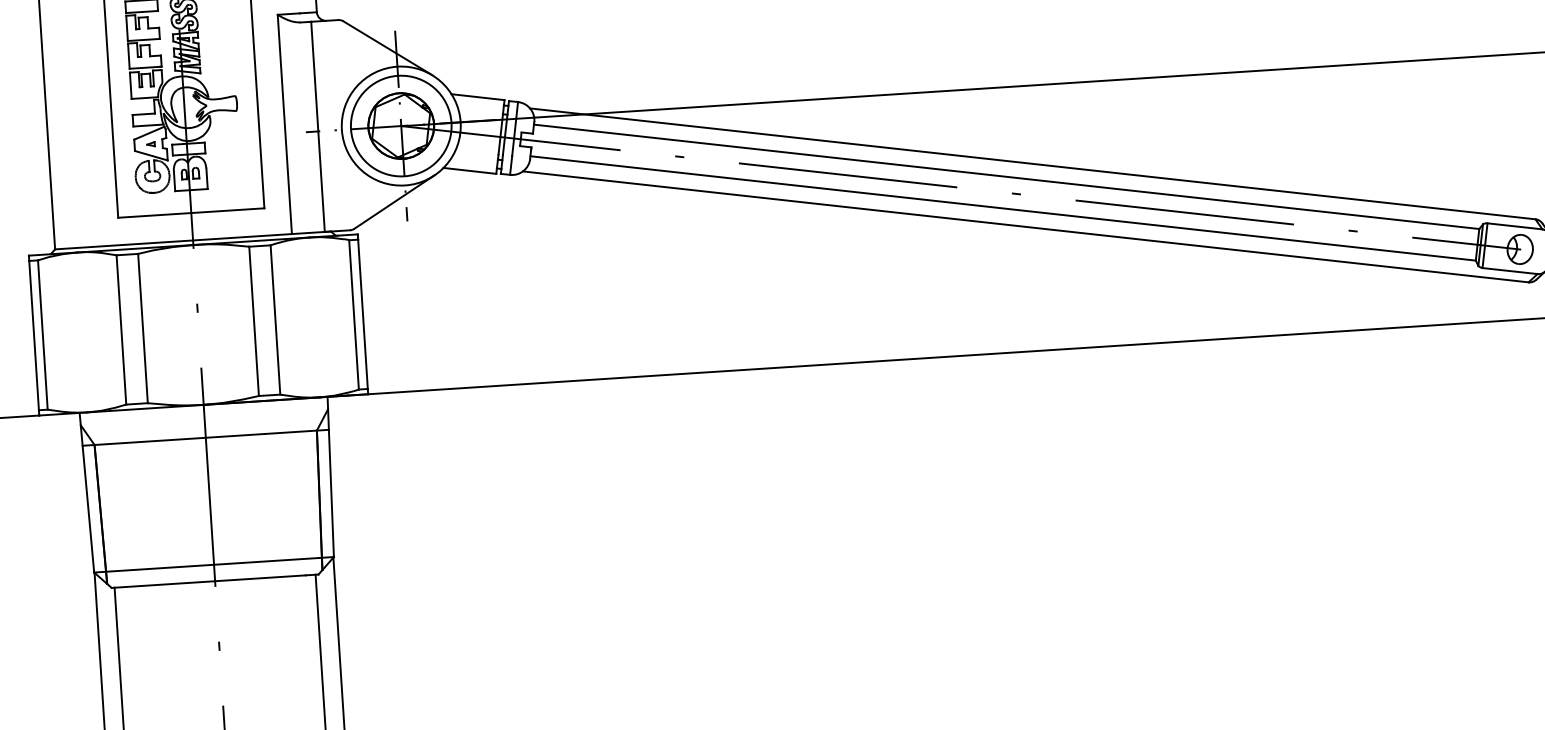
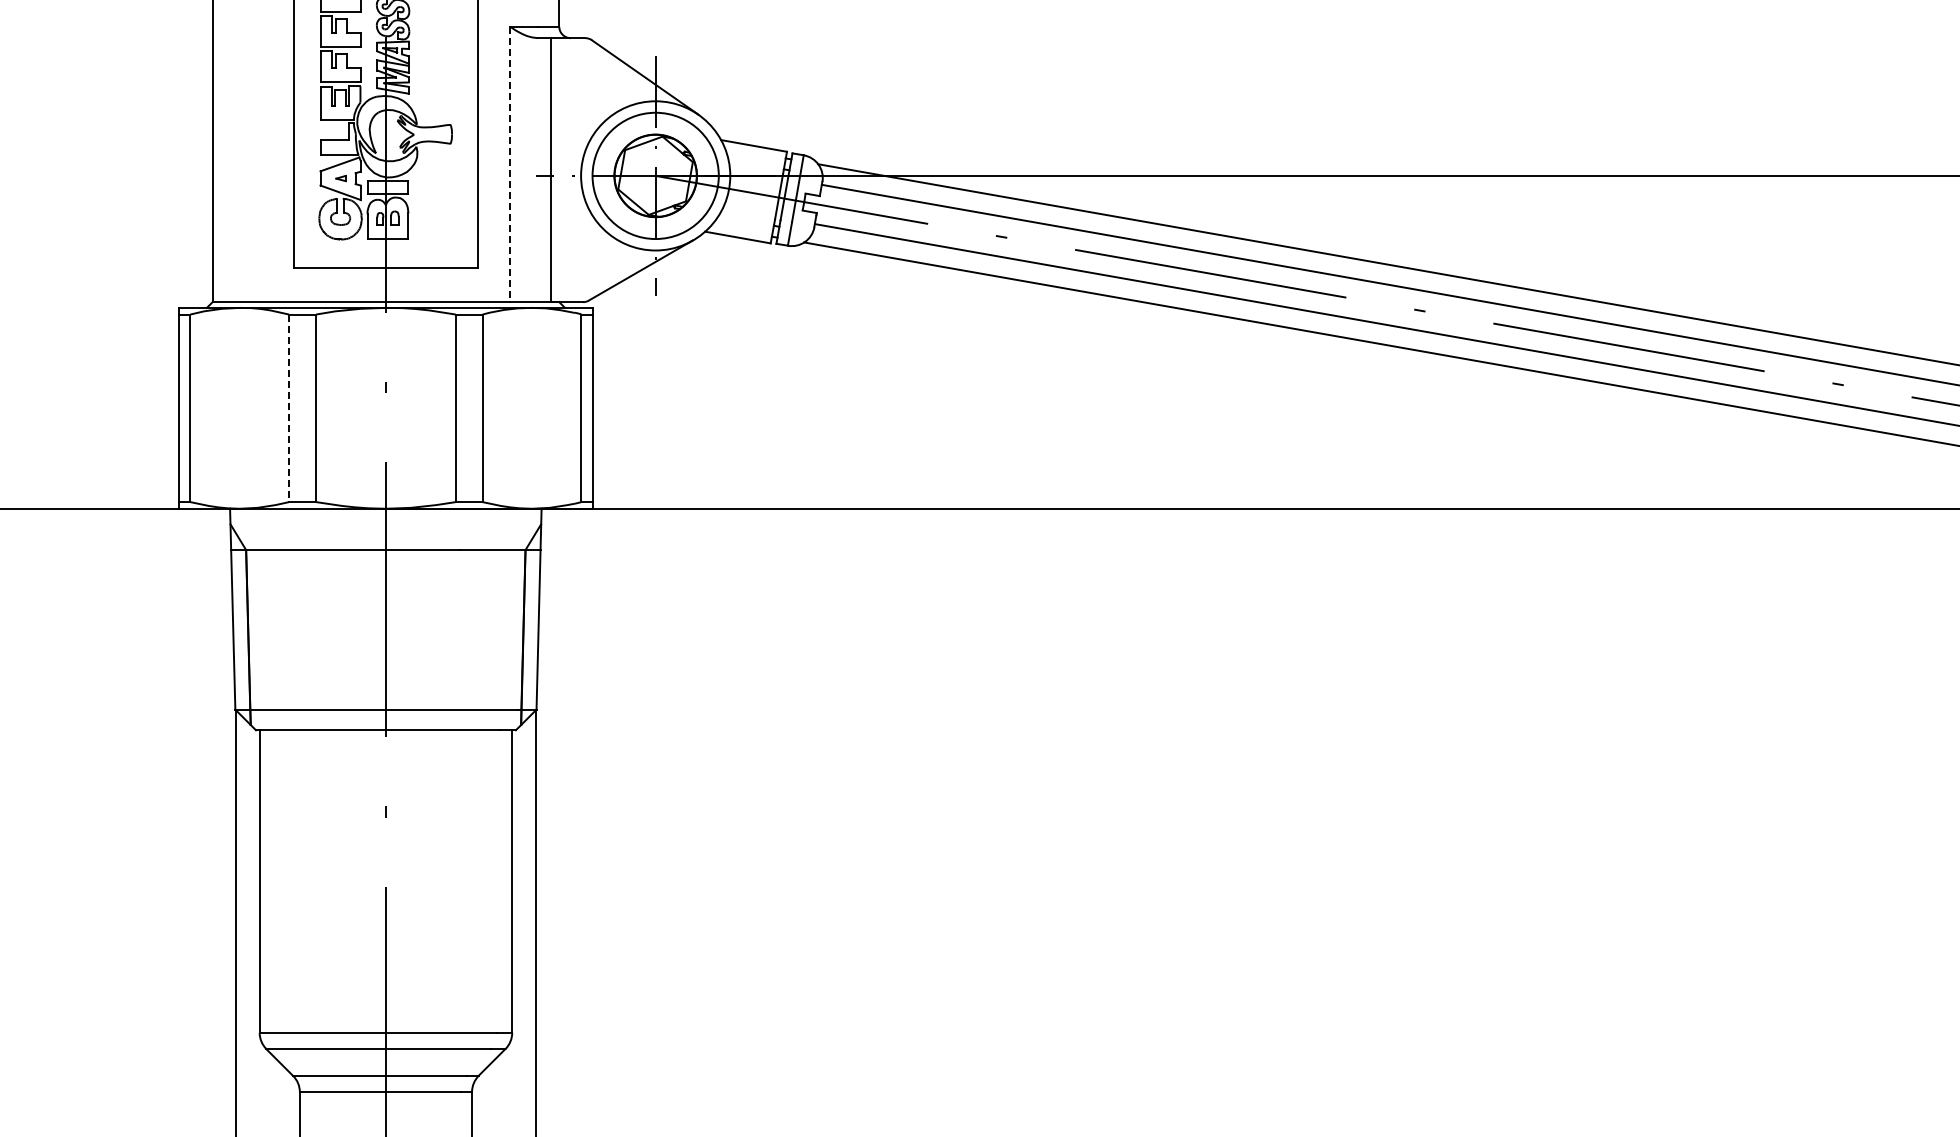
line: (285, 124) -> (510, 164), solid -> dashed
line: (121, 330) -> (289, 408), solid -> dashed

